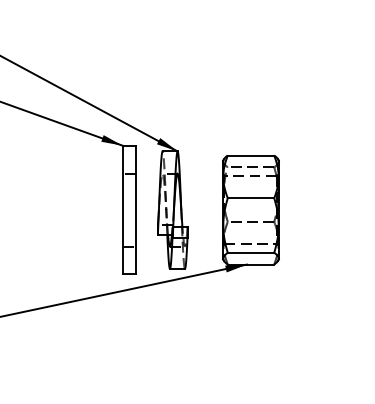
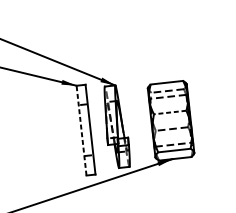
line: (250, 198) -> (169, 112), solid -> dashed
line: (122, 209) -> (81, 130), solid -> dashed

